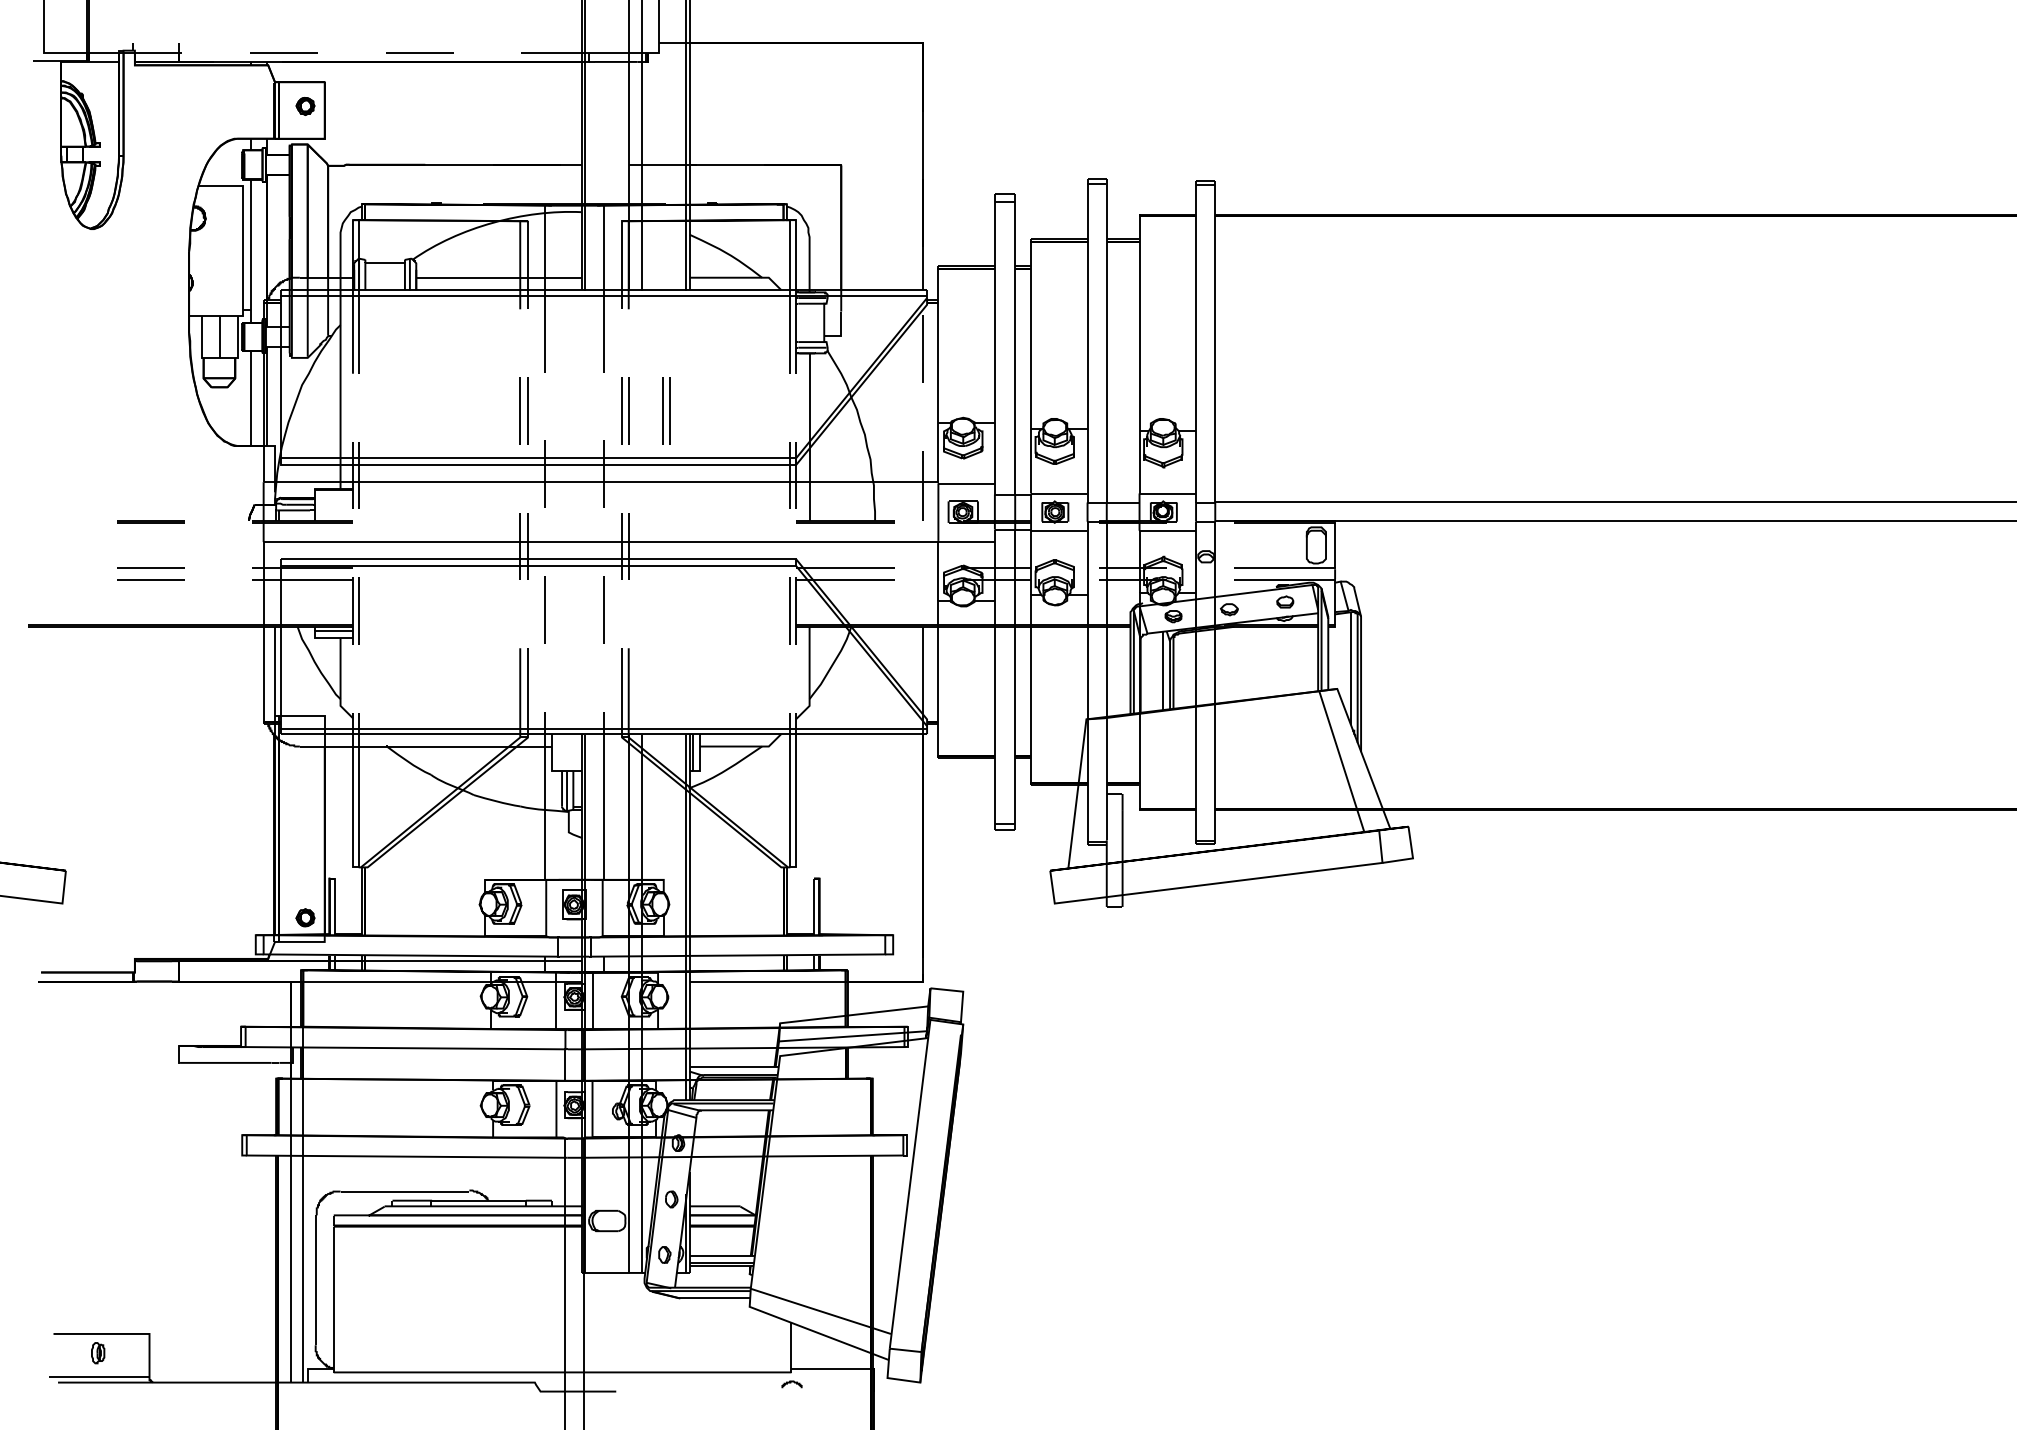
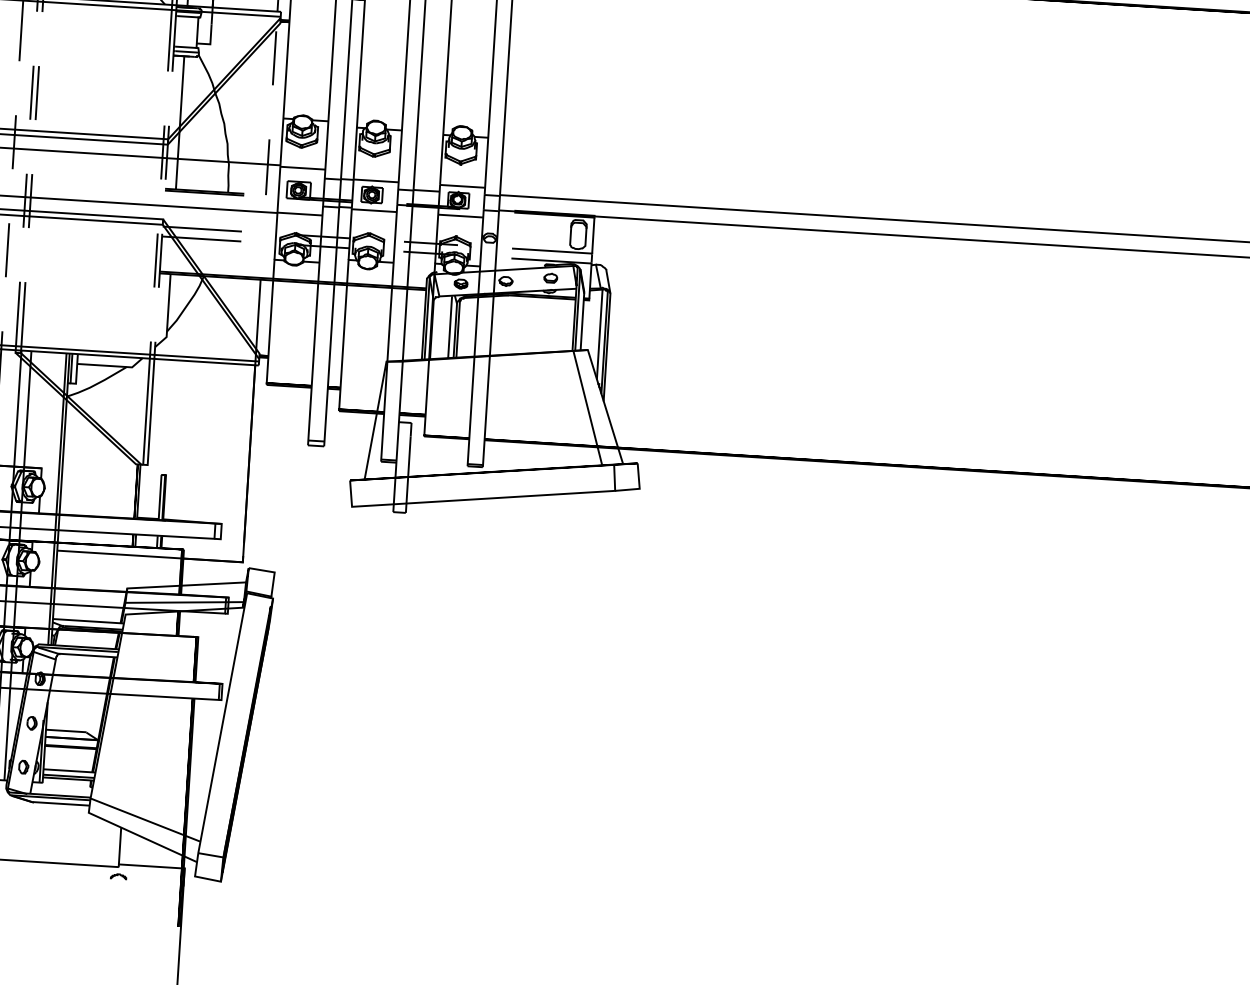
part: (666, 410) -> (67, 94), removed

